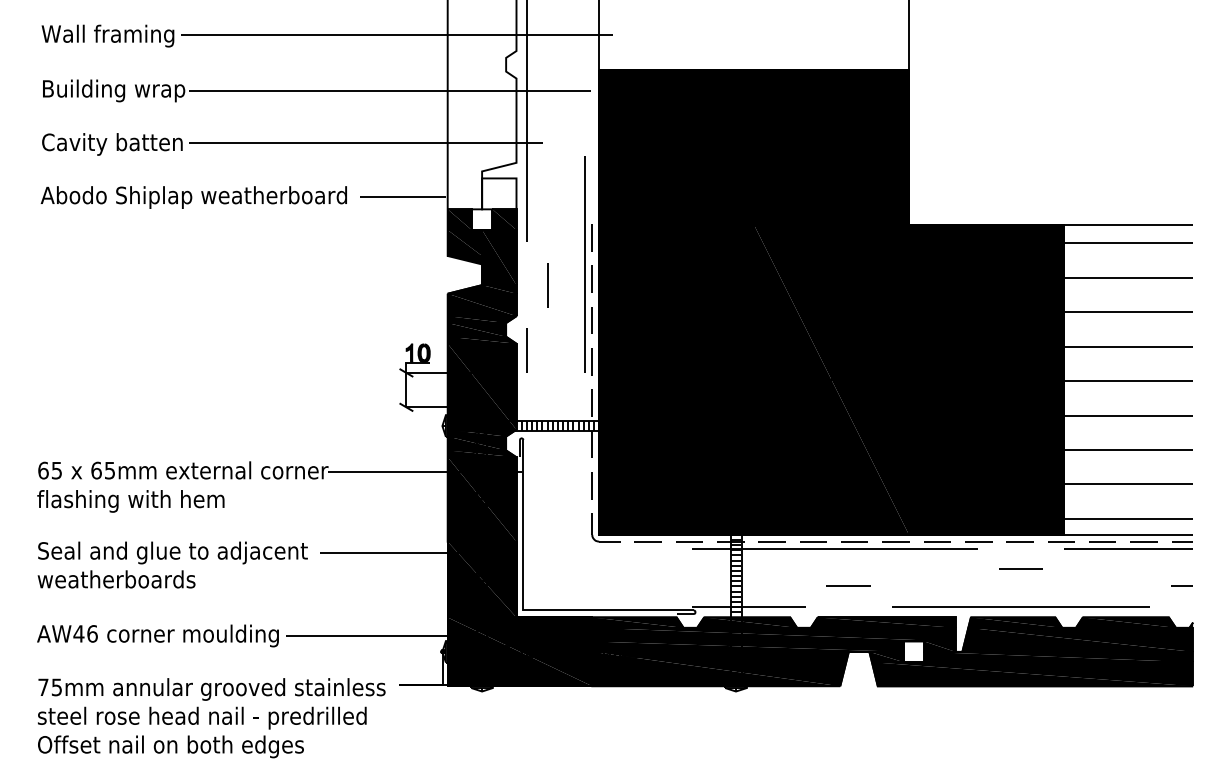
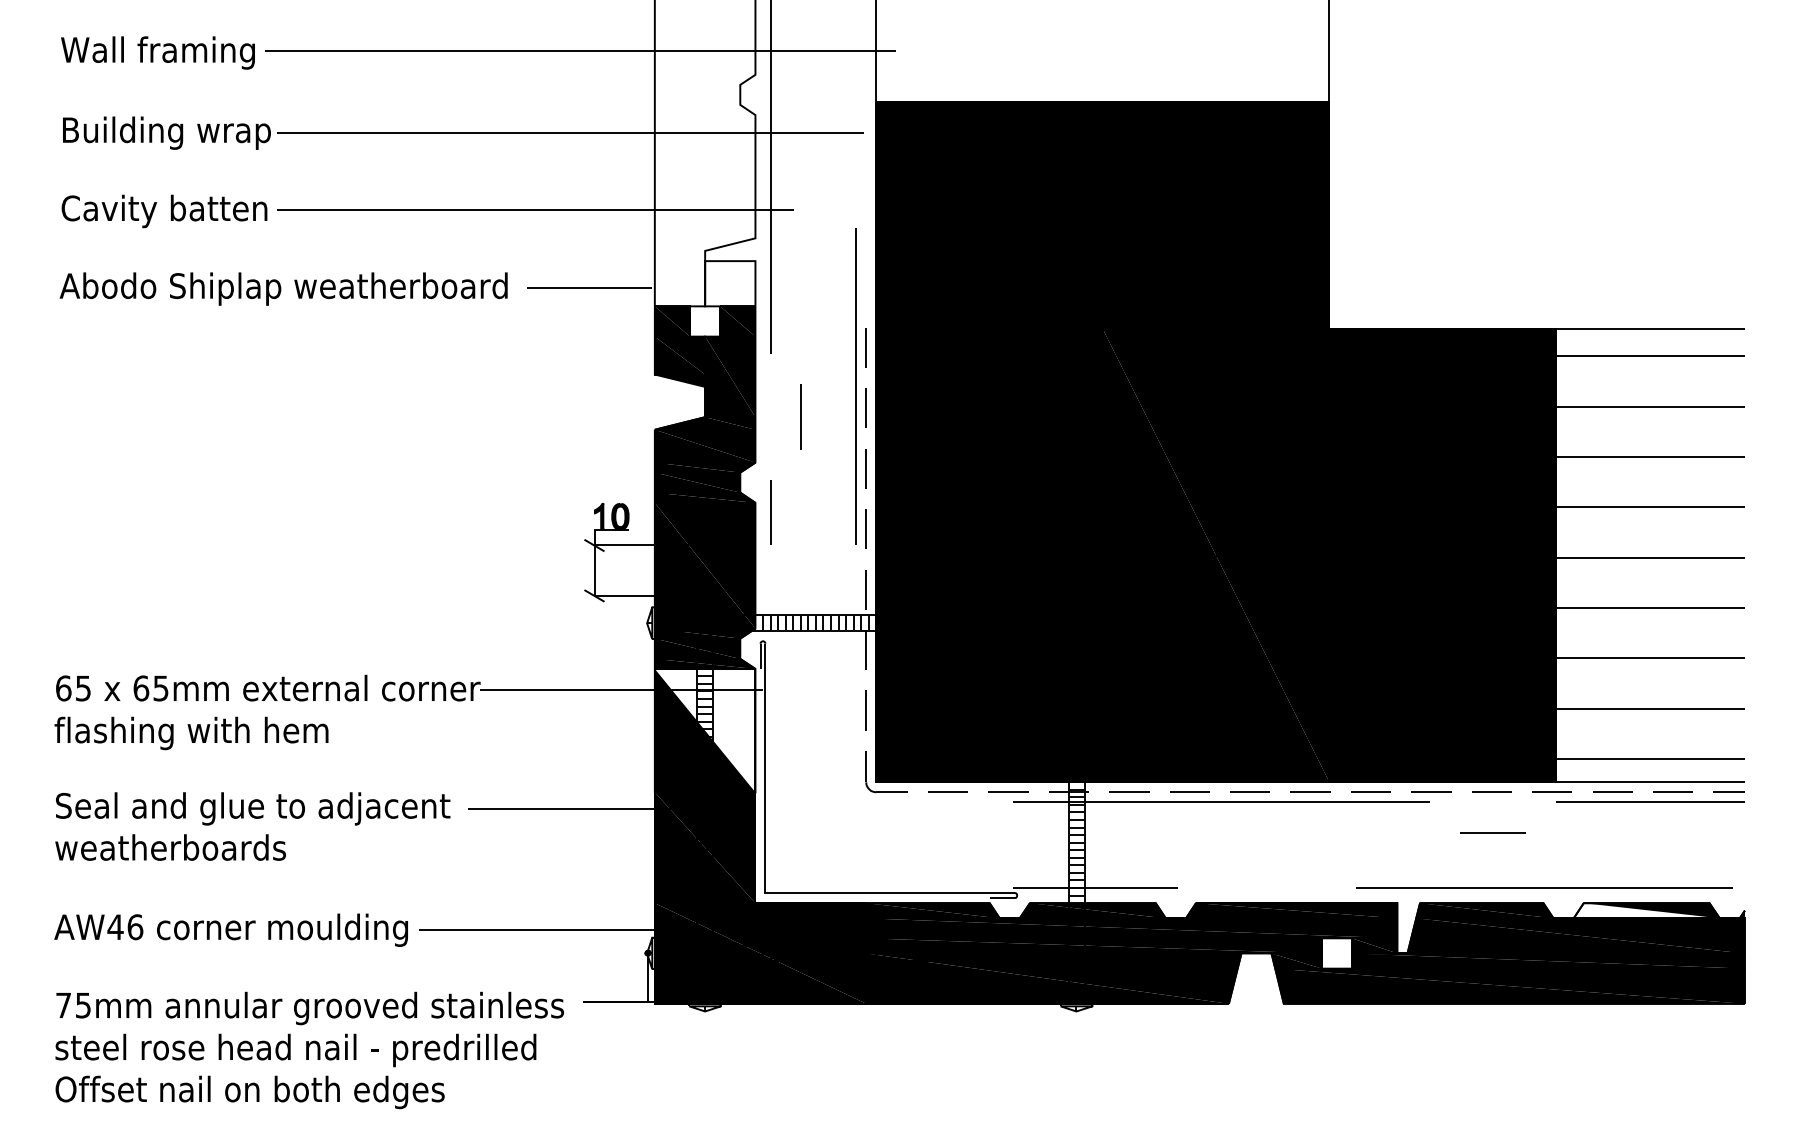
fill: (481, 499) -> (704, 730), removed
line: (848, 585) -> (1240, 856), removed
line: (1181, 585) -> (1727, 856), removed
line: (1020, 606) -> (1543, 887), moved
fill: (1125, 622) -> (1646, 910), removed

